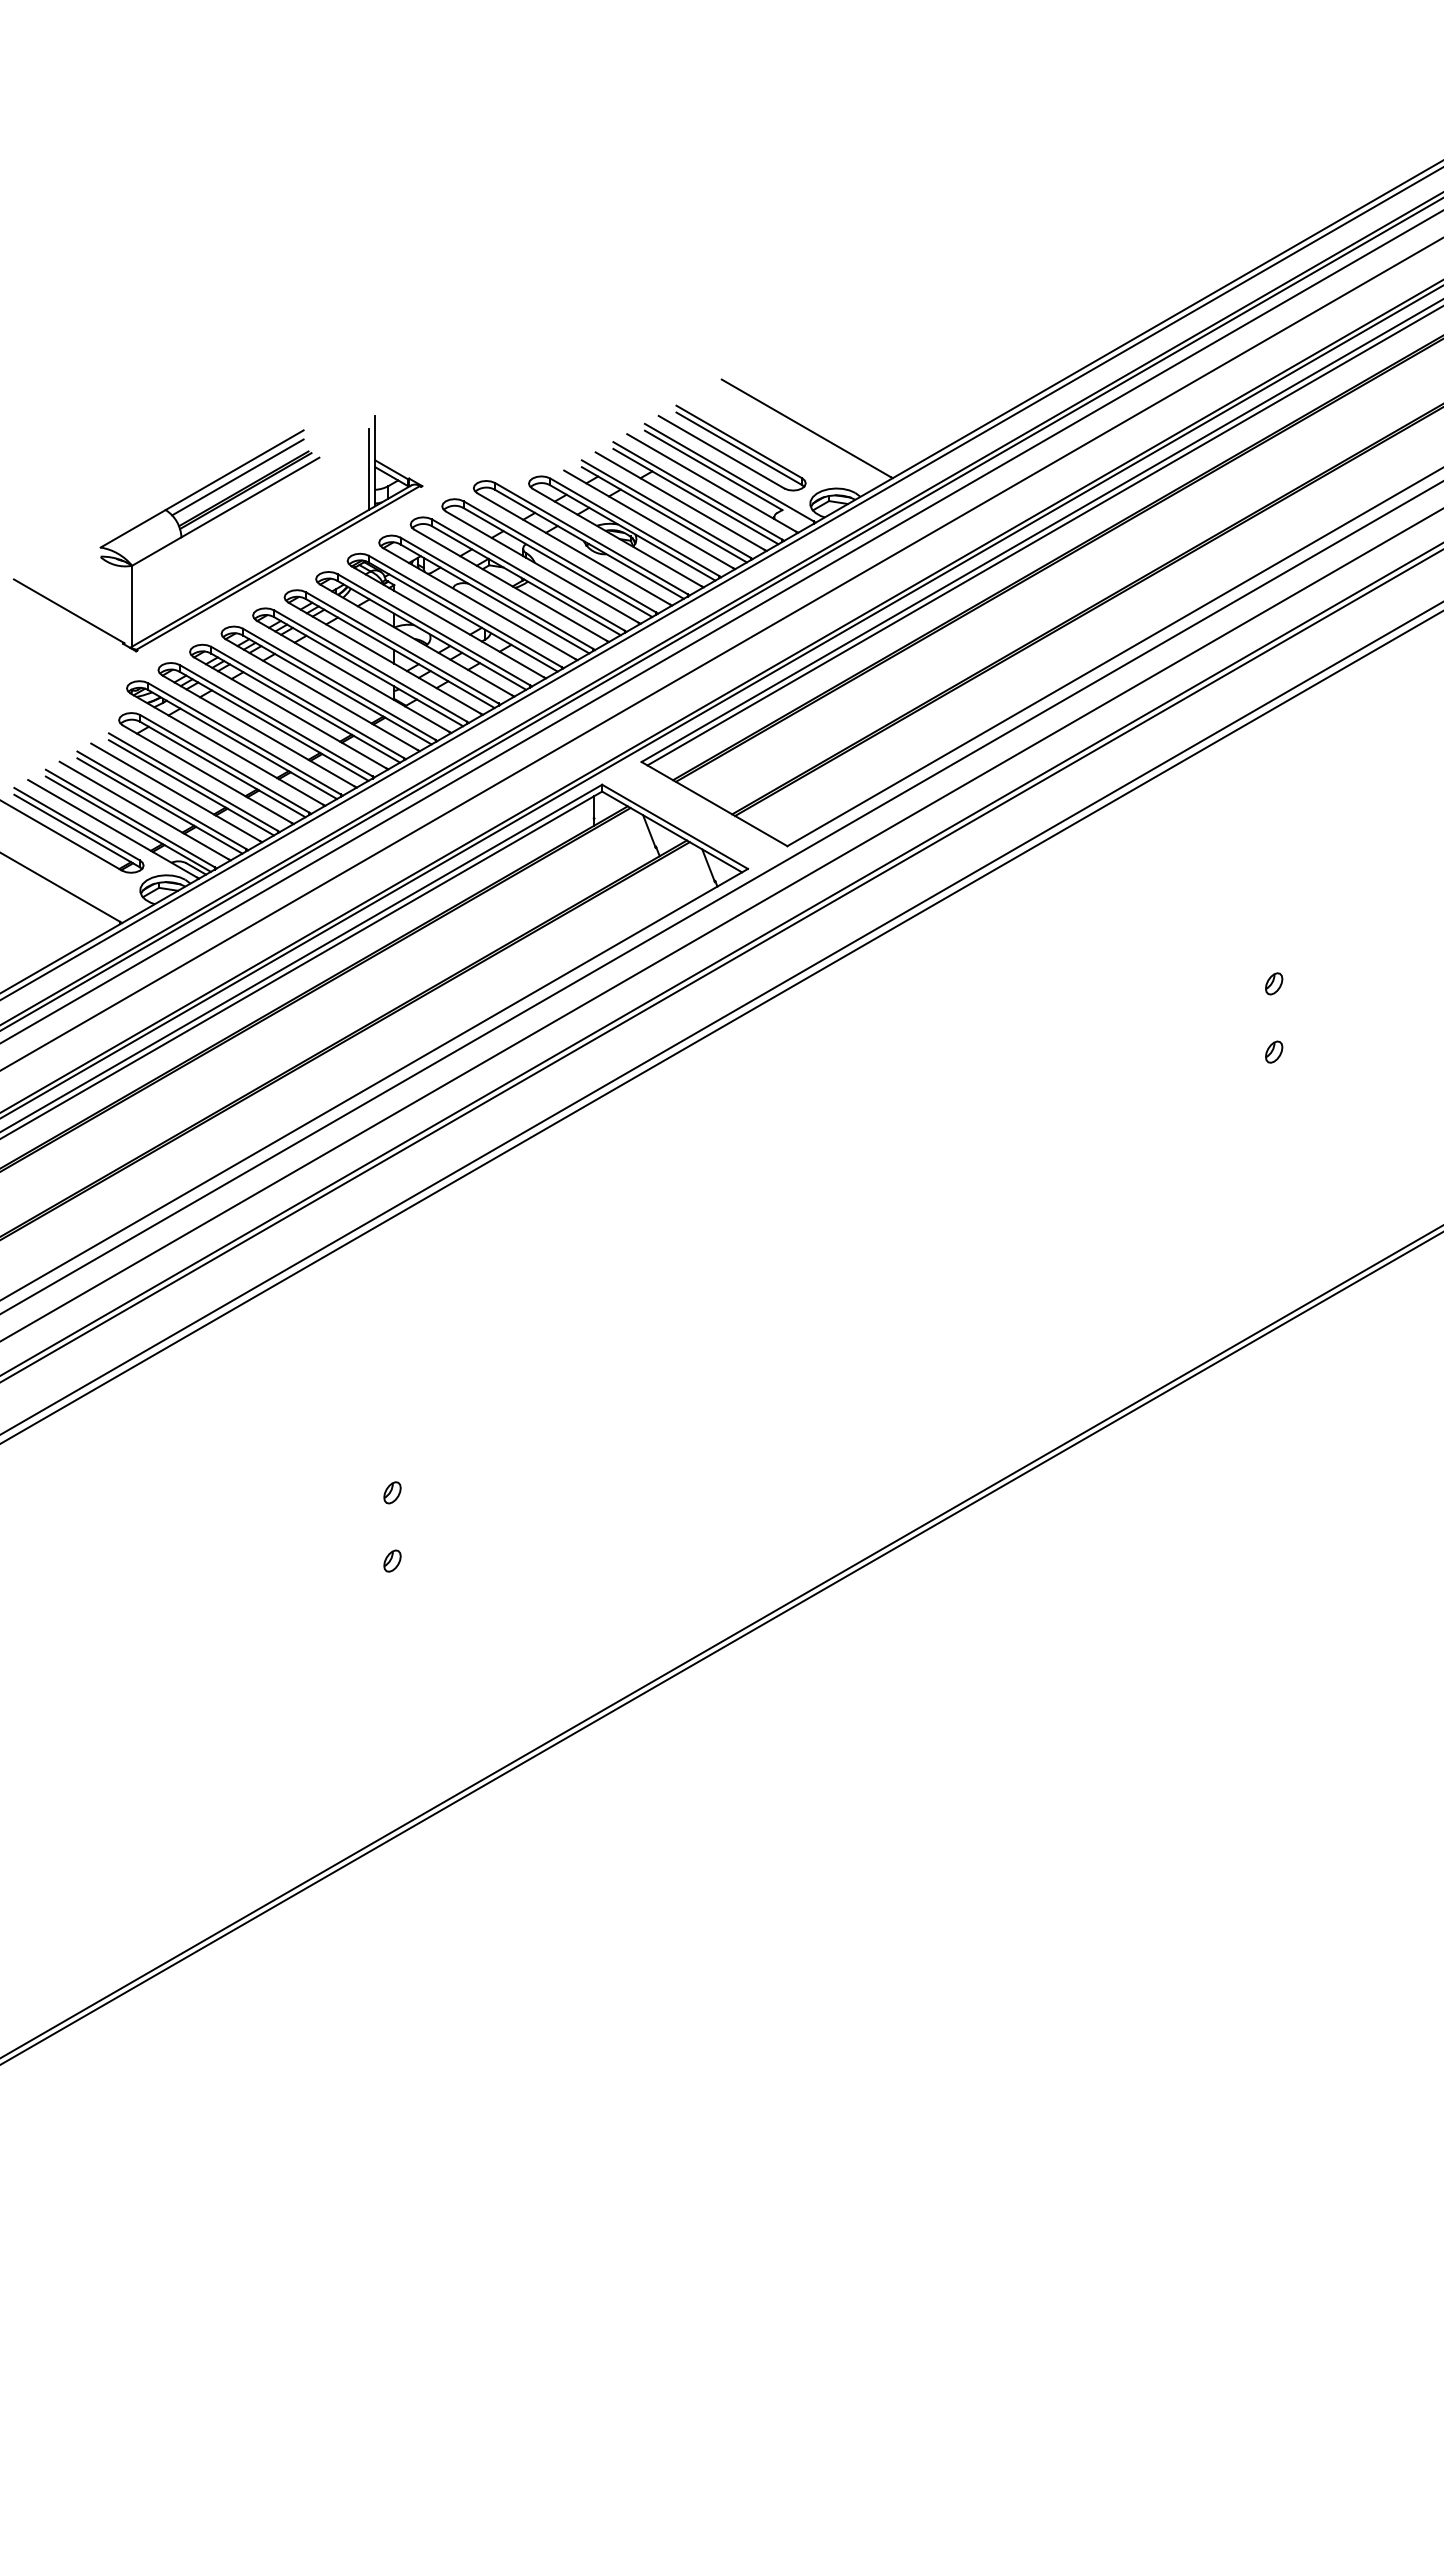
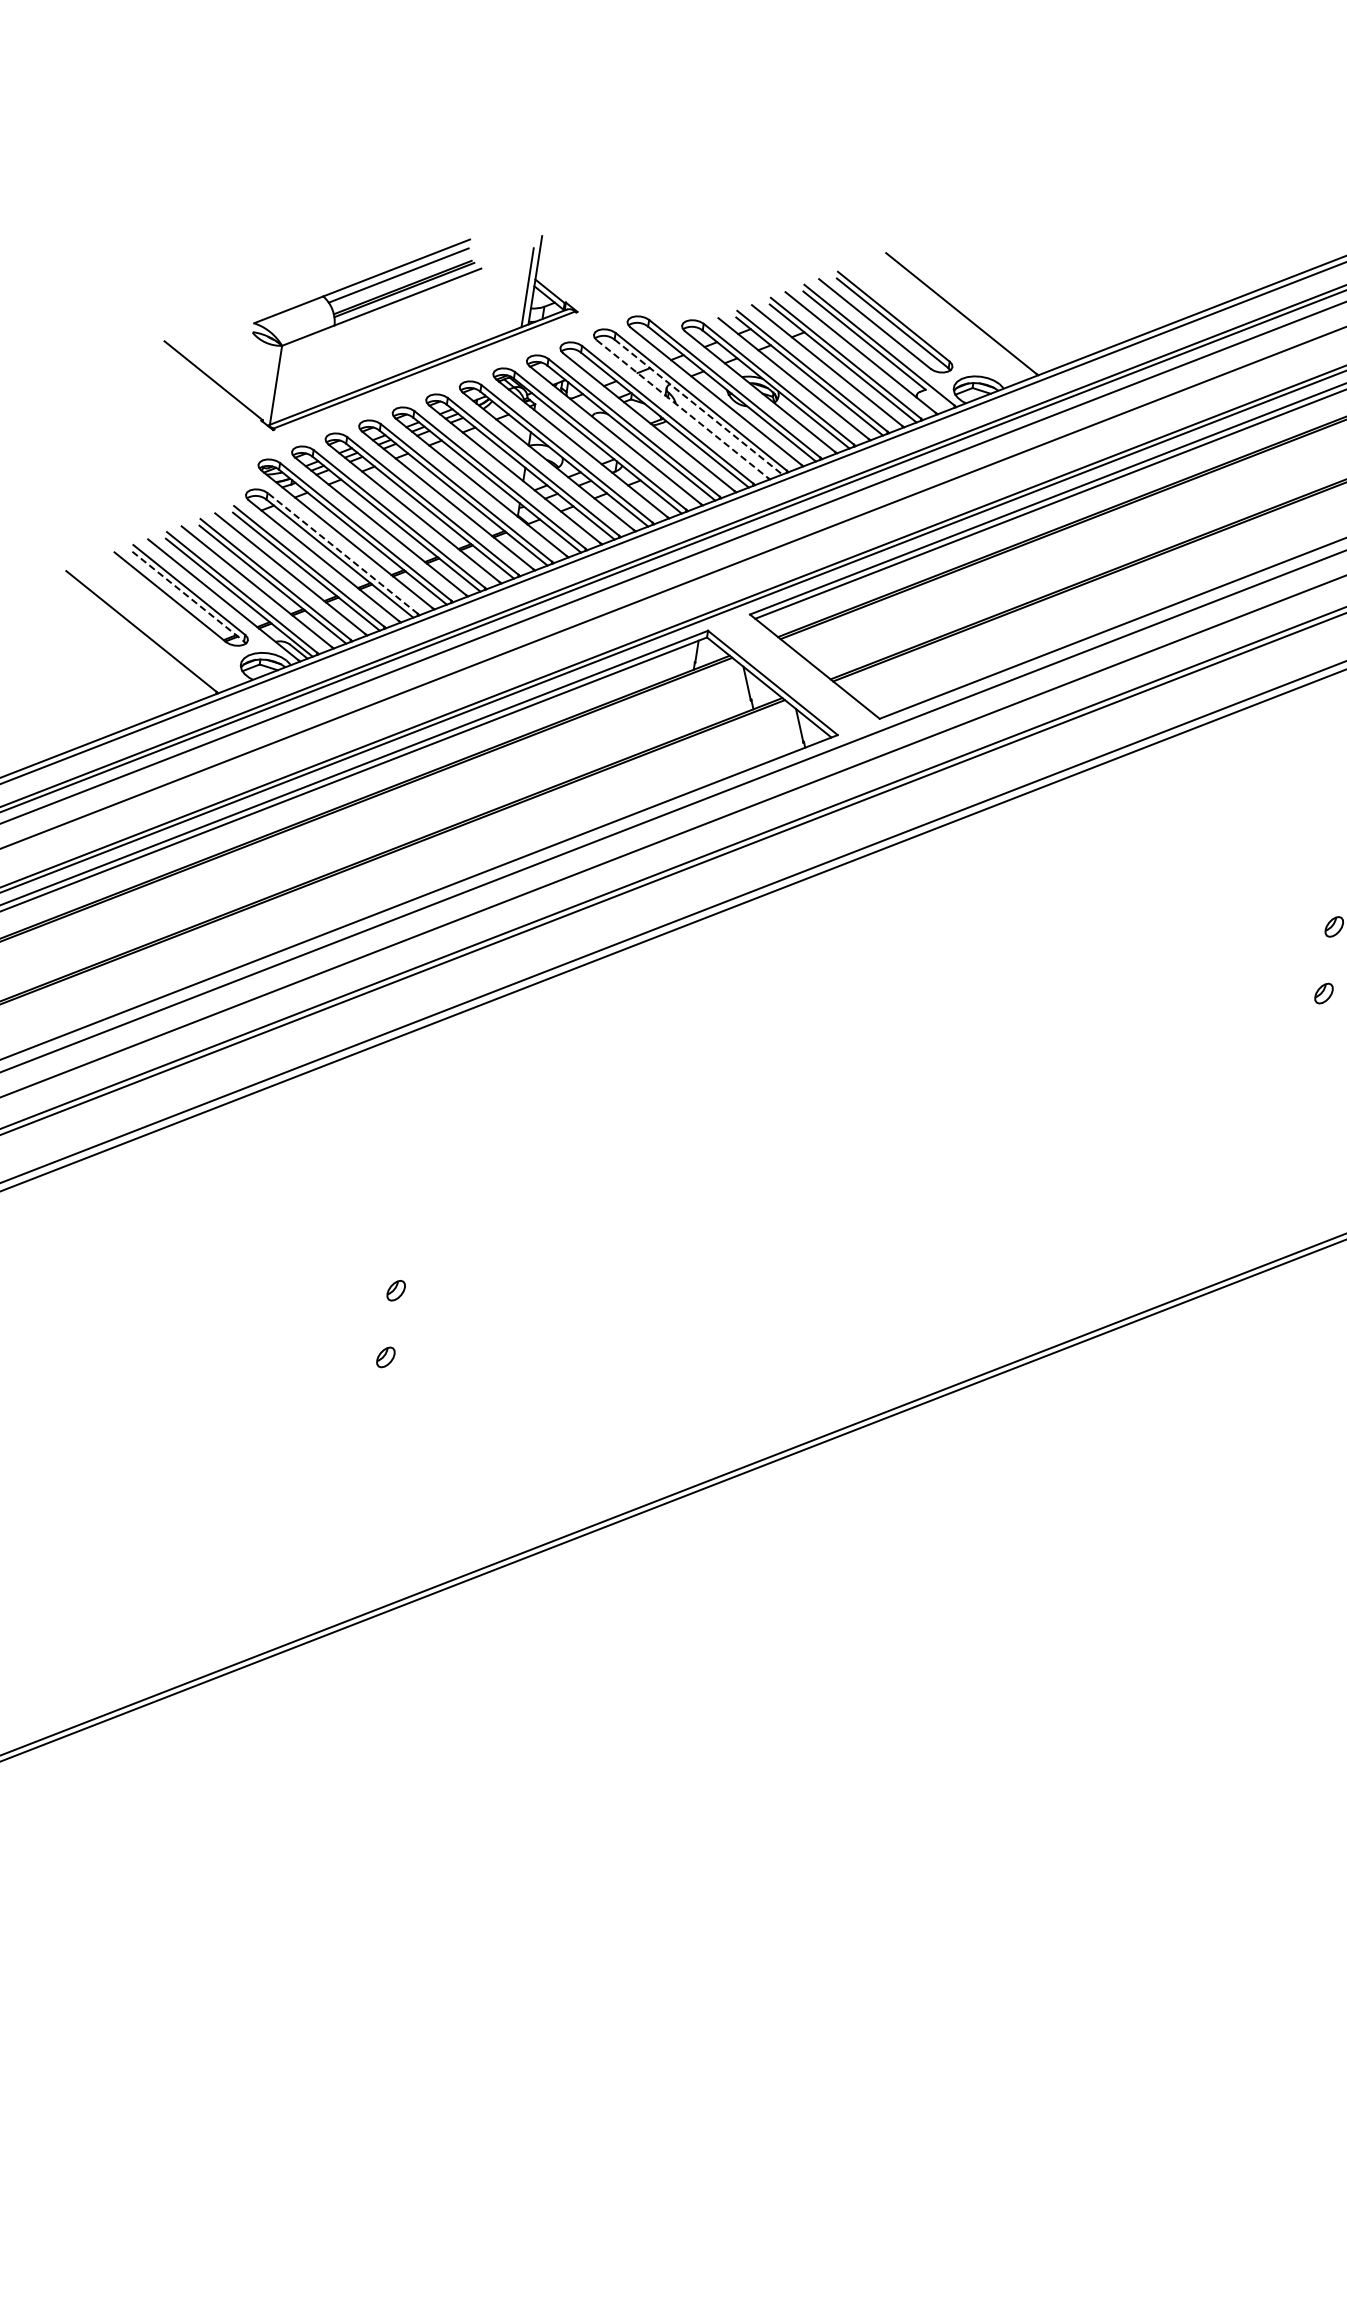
line: (557, 562) -> (698, 406), solid -> dashed
line: (542, 567) -> (682, 409), solid -> dashed
line: (224, 763) -> (342, 552), solid -> dashed
line: (77, 831) -> (188, 597), solid -> dashed

